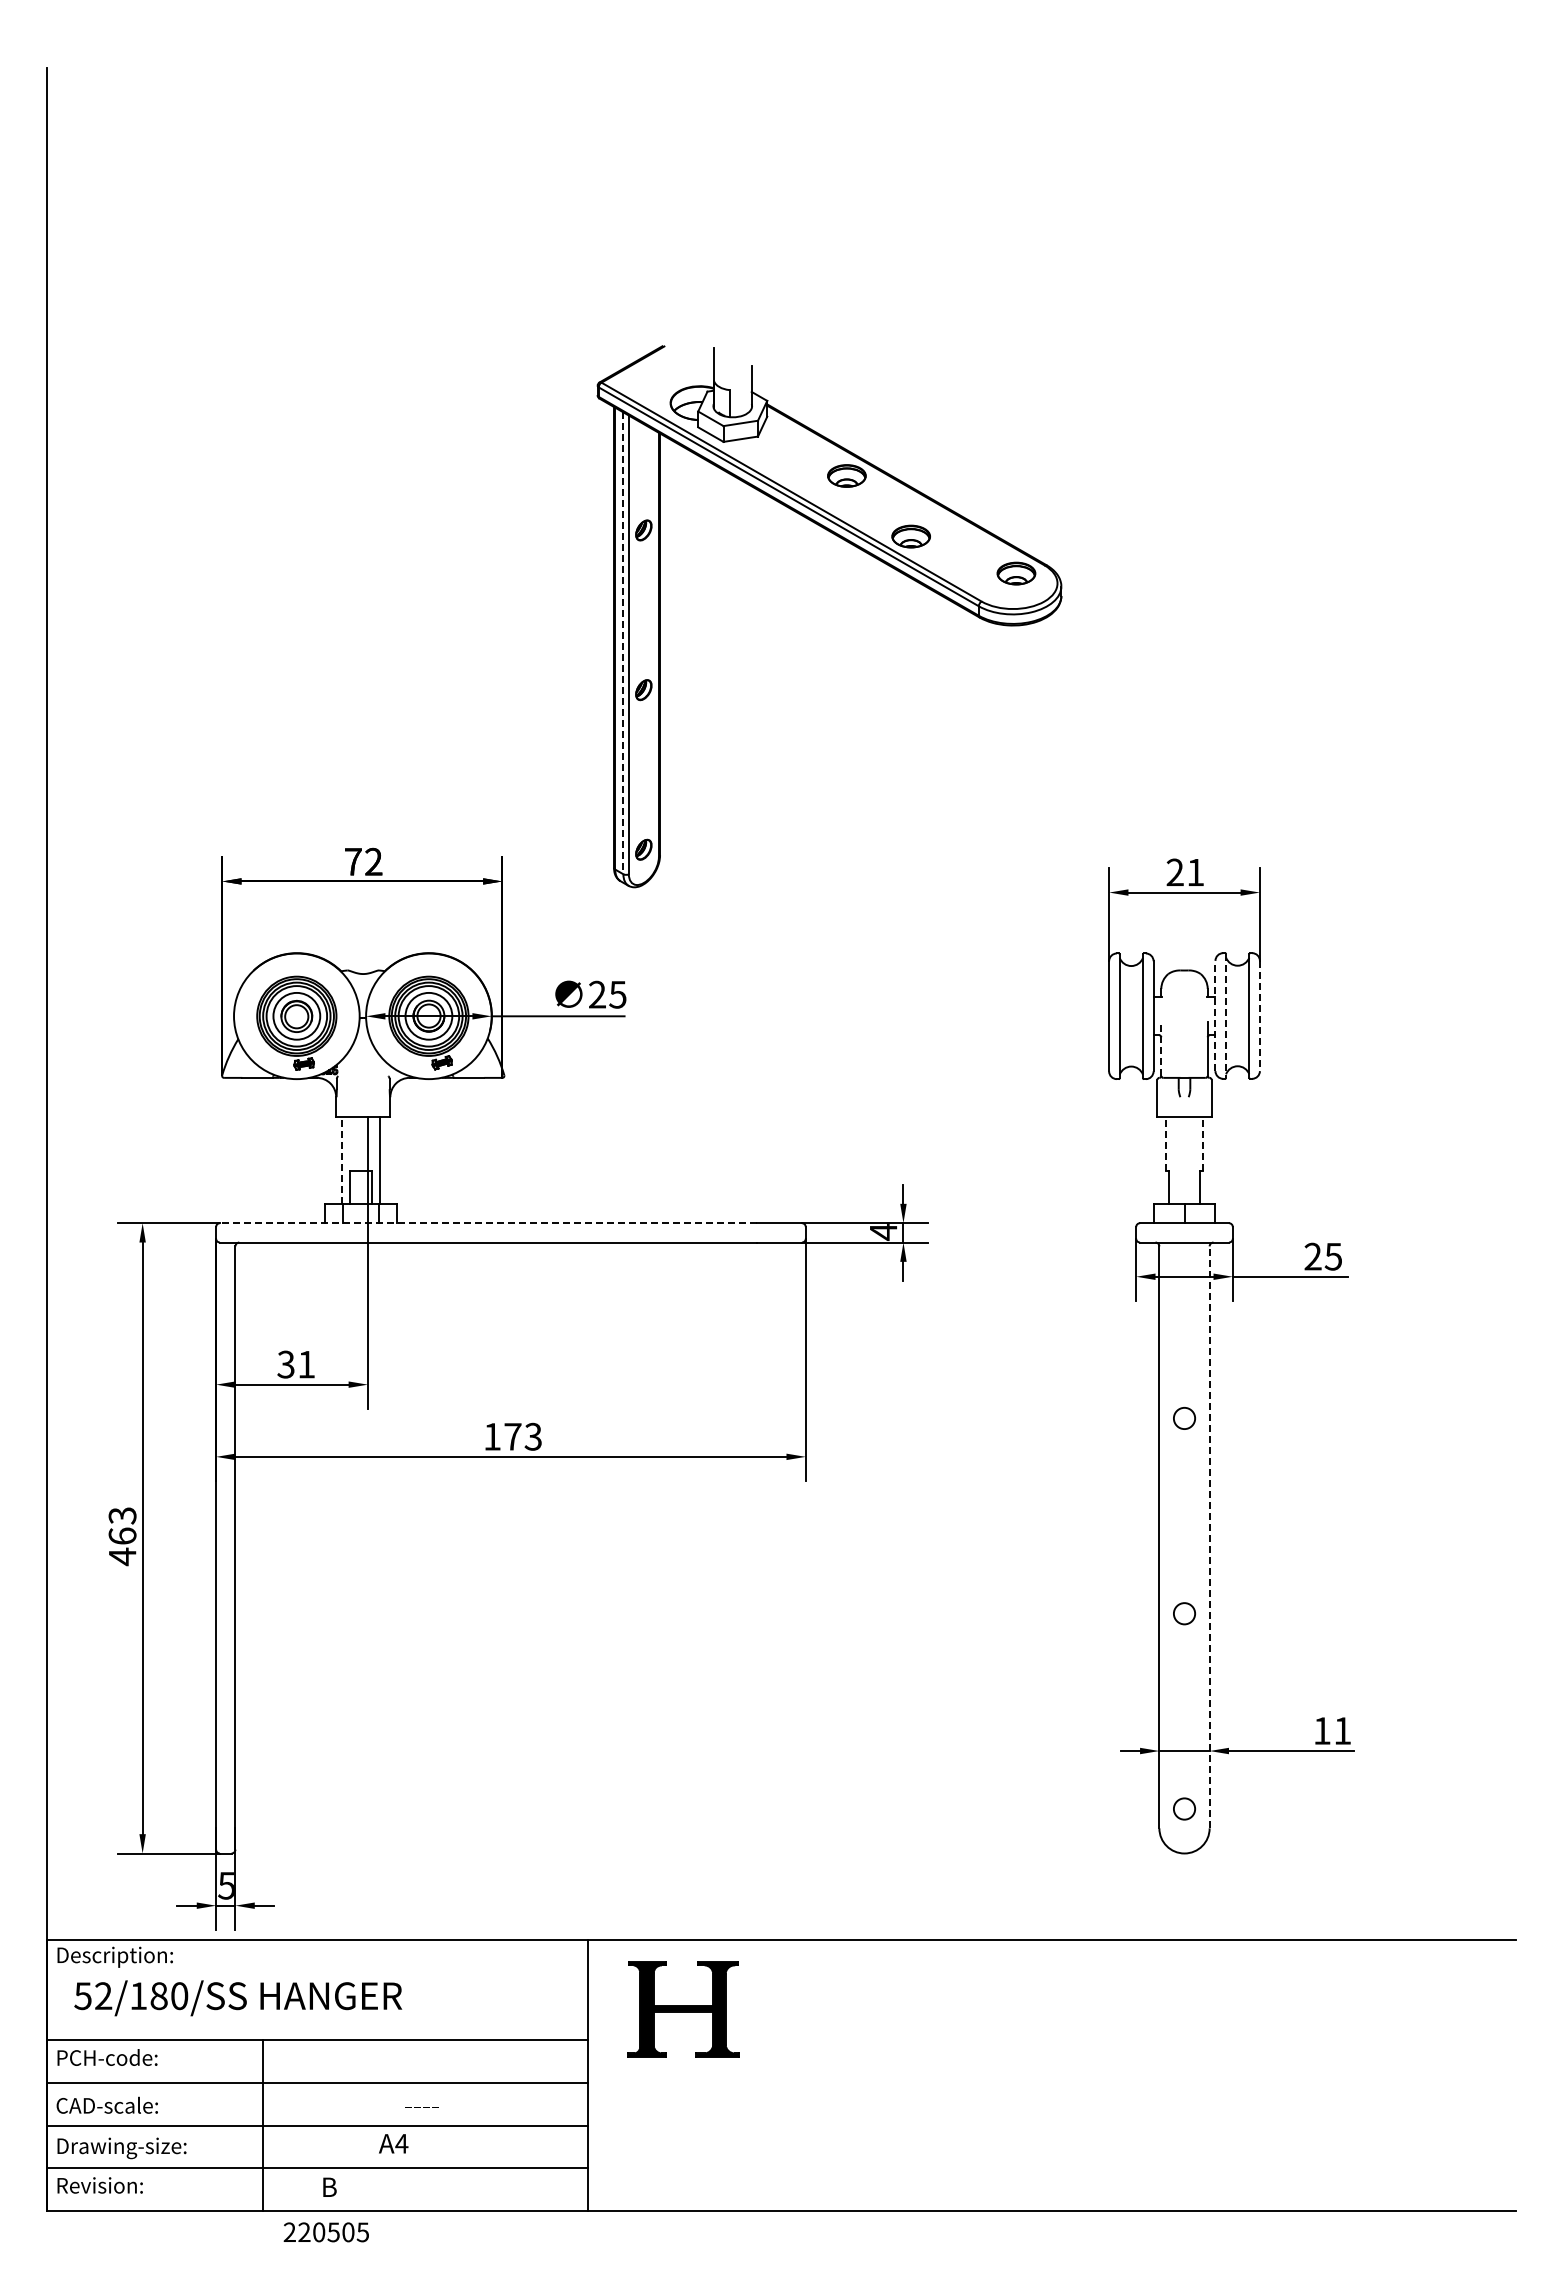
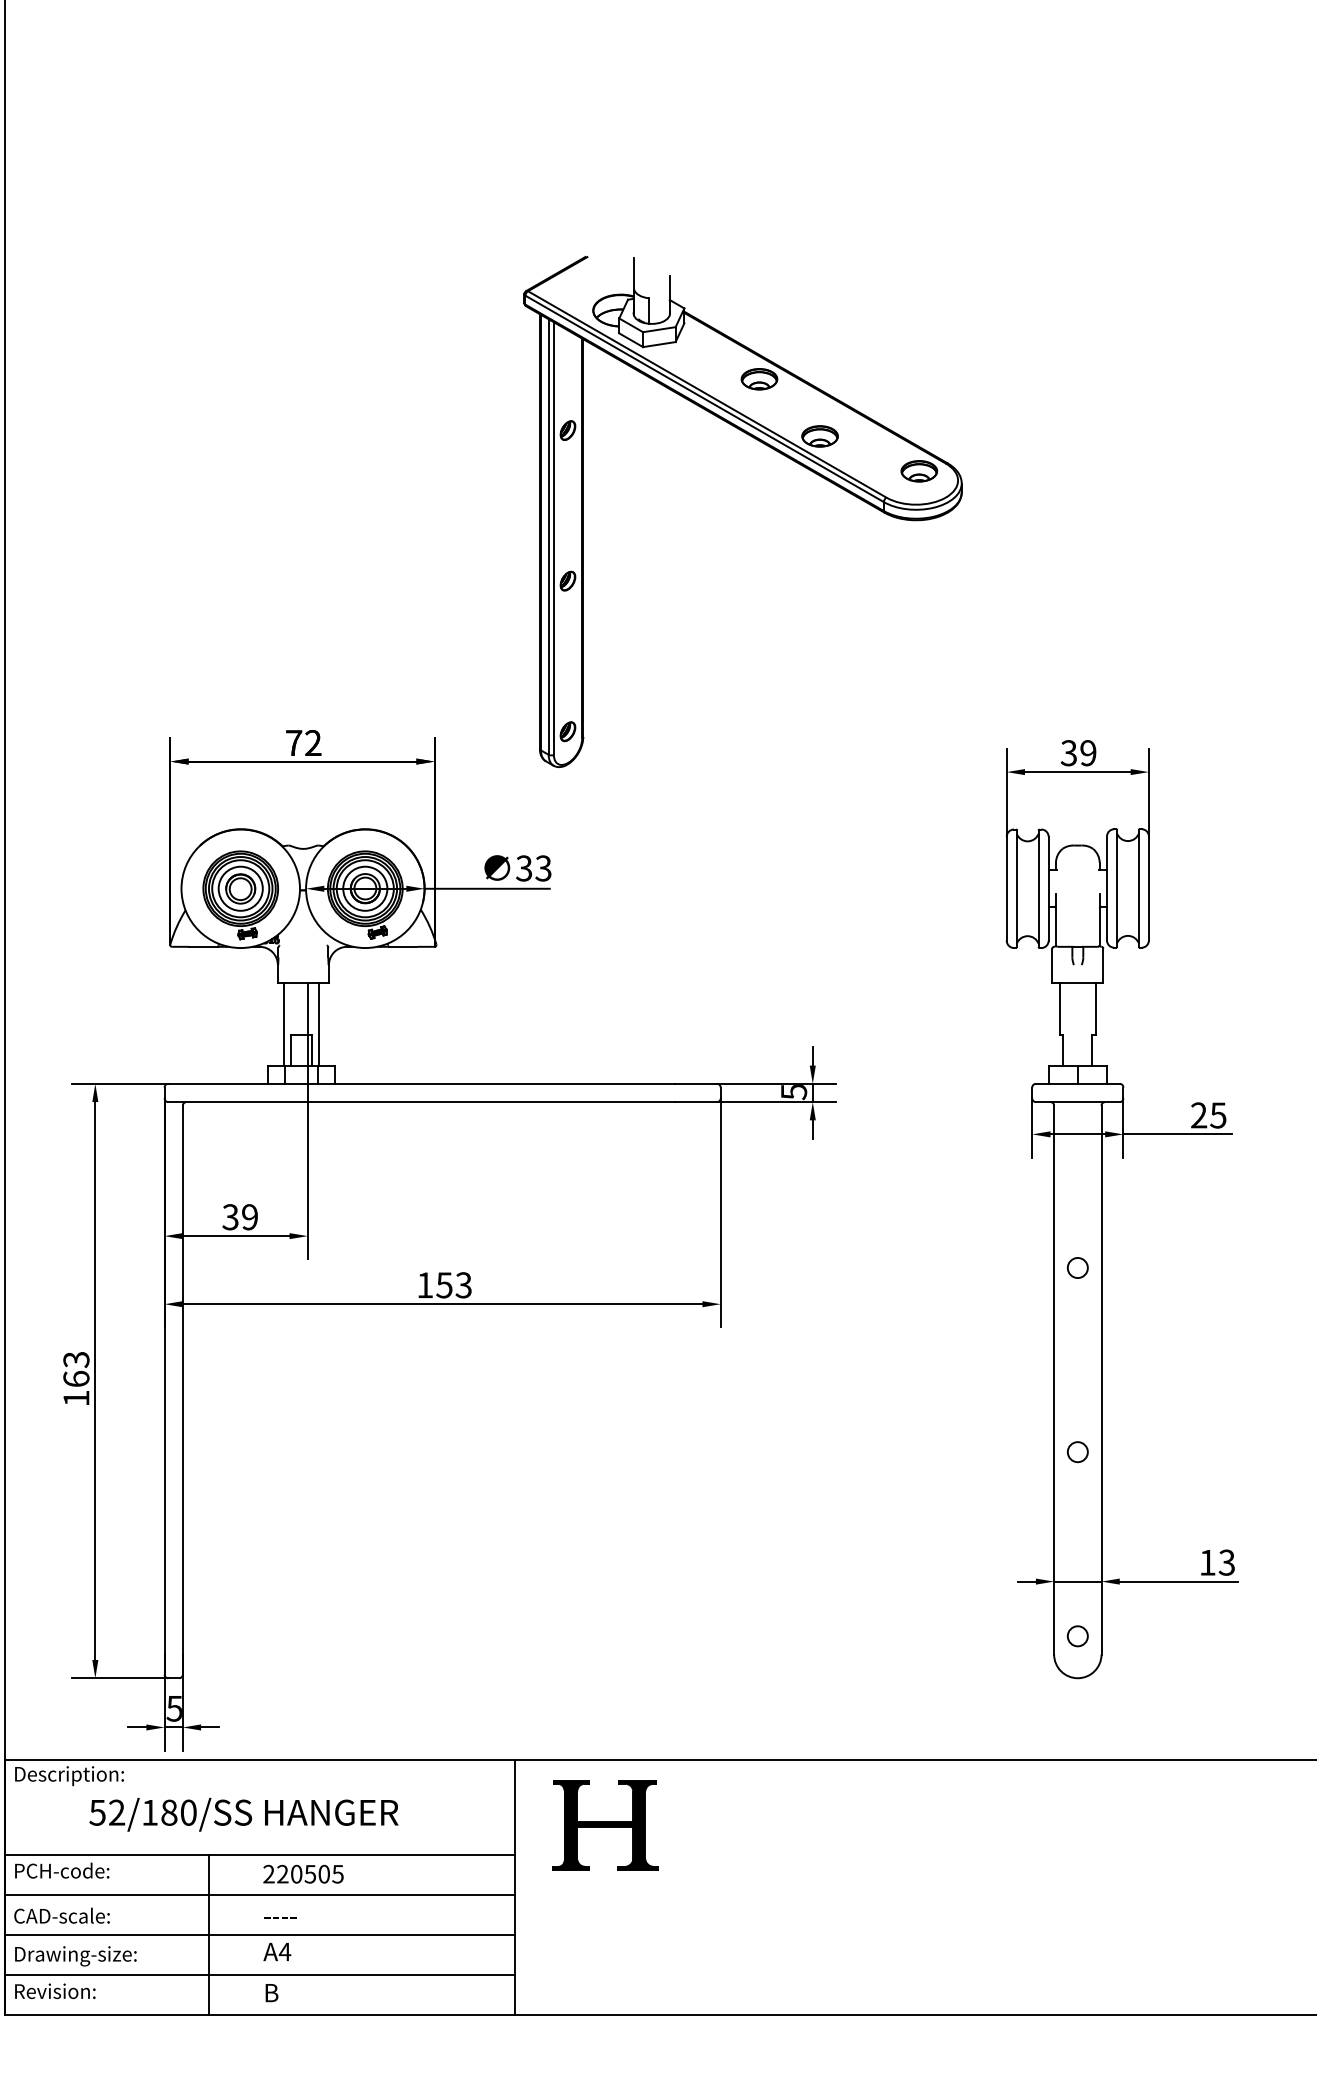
line: (623, 643) -> (548, 537), dashed -> solid
text: (1185, 872) -> (1078, 753), 21 -> 39
text: (607, 994) -> (533, 868), 25 -> 33
line: (1215, 1015) -> (1107, 888), dashed -> solid
line: (1226, 1016) -> (1117, 888), dashed -> solid
line: (1259, 1016) -> (1148, 888), dashed -> solid
line: (1161, 1049) -> (1056, 920), dashed -> solid
line: (1165, 1143) -> (1059, 1008), dashed -> solid
line: (1203, 1143) -> (1095, 1008), dashed -> solid
line: (342, 1160) -> (283, 1024), dashed -> solid
line: (488, 1223) -> (421, 1084), dashed -> solid
text: (883, 1232) -> (793, 1092), 4 -> 5
text: (306, 1364) -> (249, 1217), 31 -> 39
text: (512, 1436) -> (444, 1285), 173 -> 153
line: (1209, 1537) -> (1101, 1380), dashed -> solid
text: (122, 1556) -> (76, 1398), 463 -> 163
text: (1342, 1730) -> (1226, 1562), 11 -> 13
text: (238, 1998) -> (244, 1814), moved
text: (421, 2107) -> (280, 1917), moved
text: (393, 2143) -> (277, 1951), moved
text: (325, 2232) -> (302, 1874), moved

